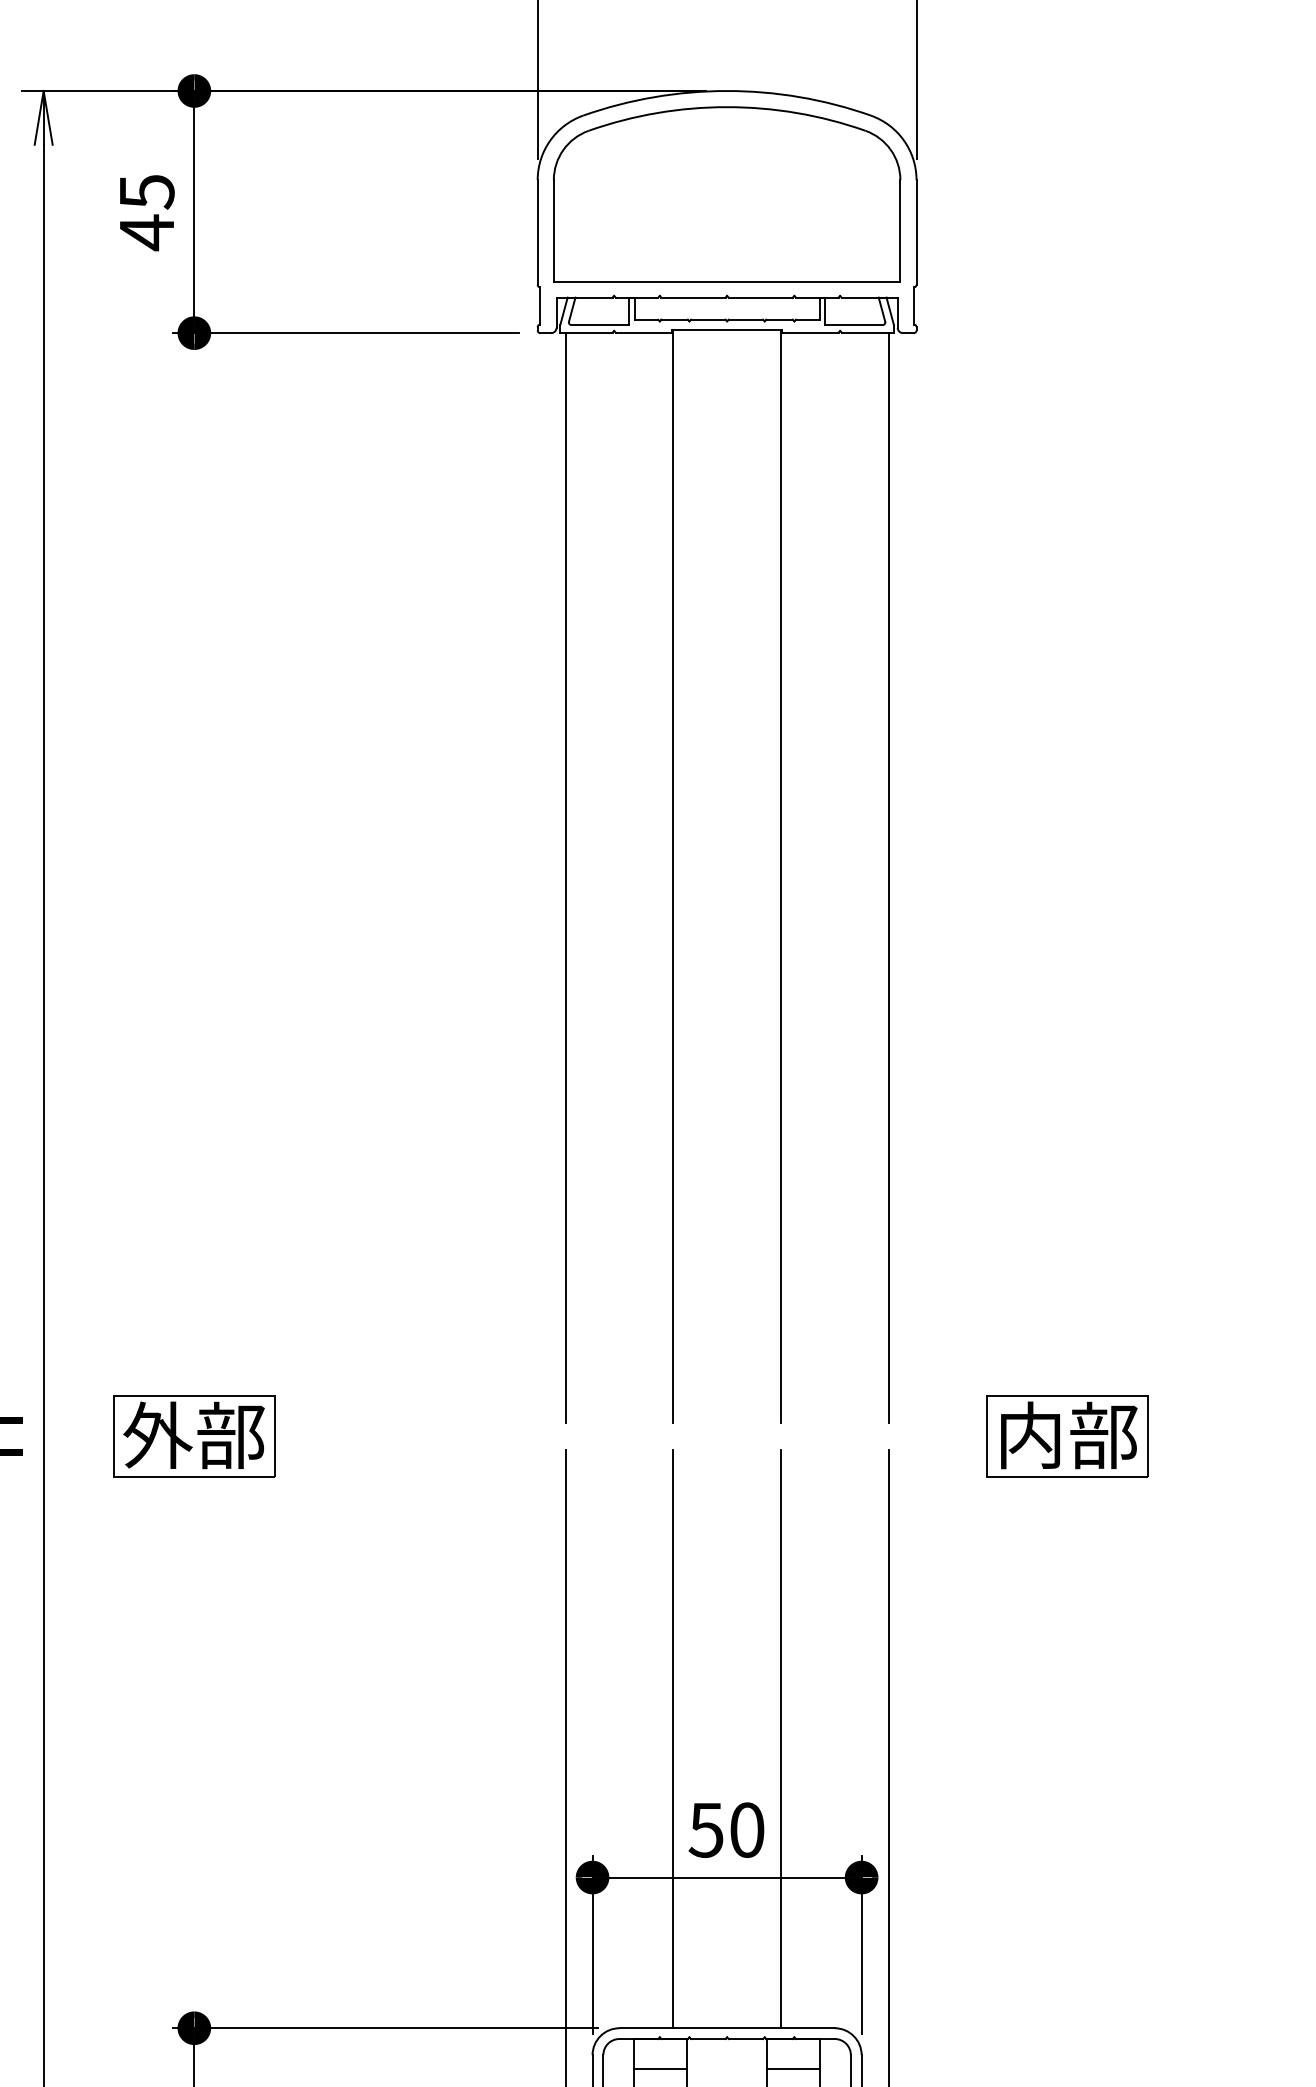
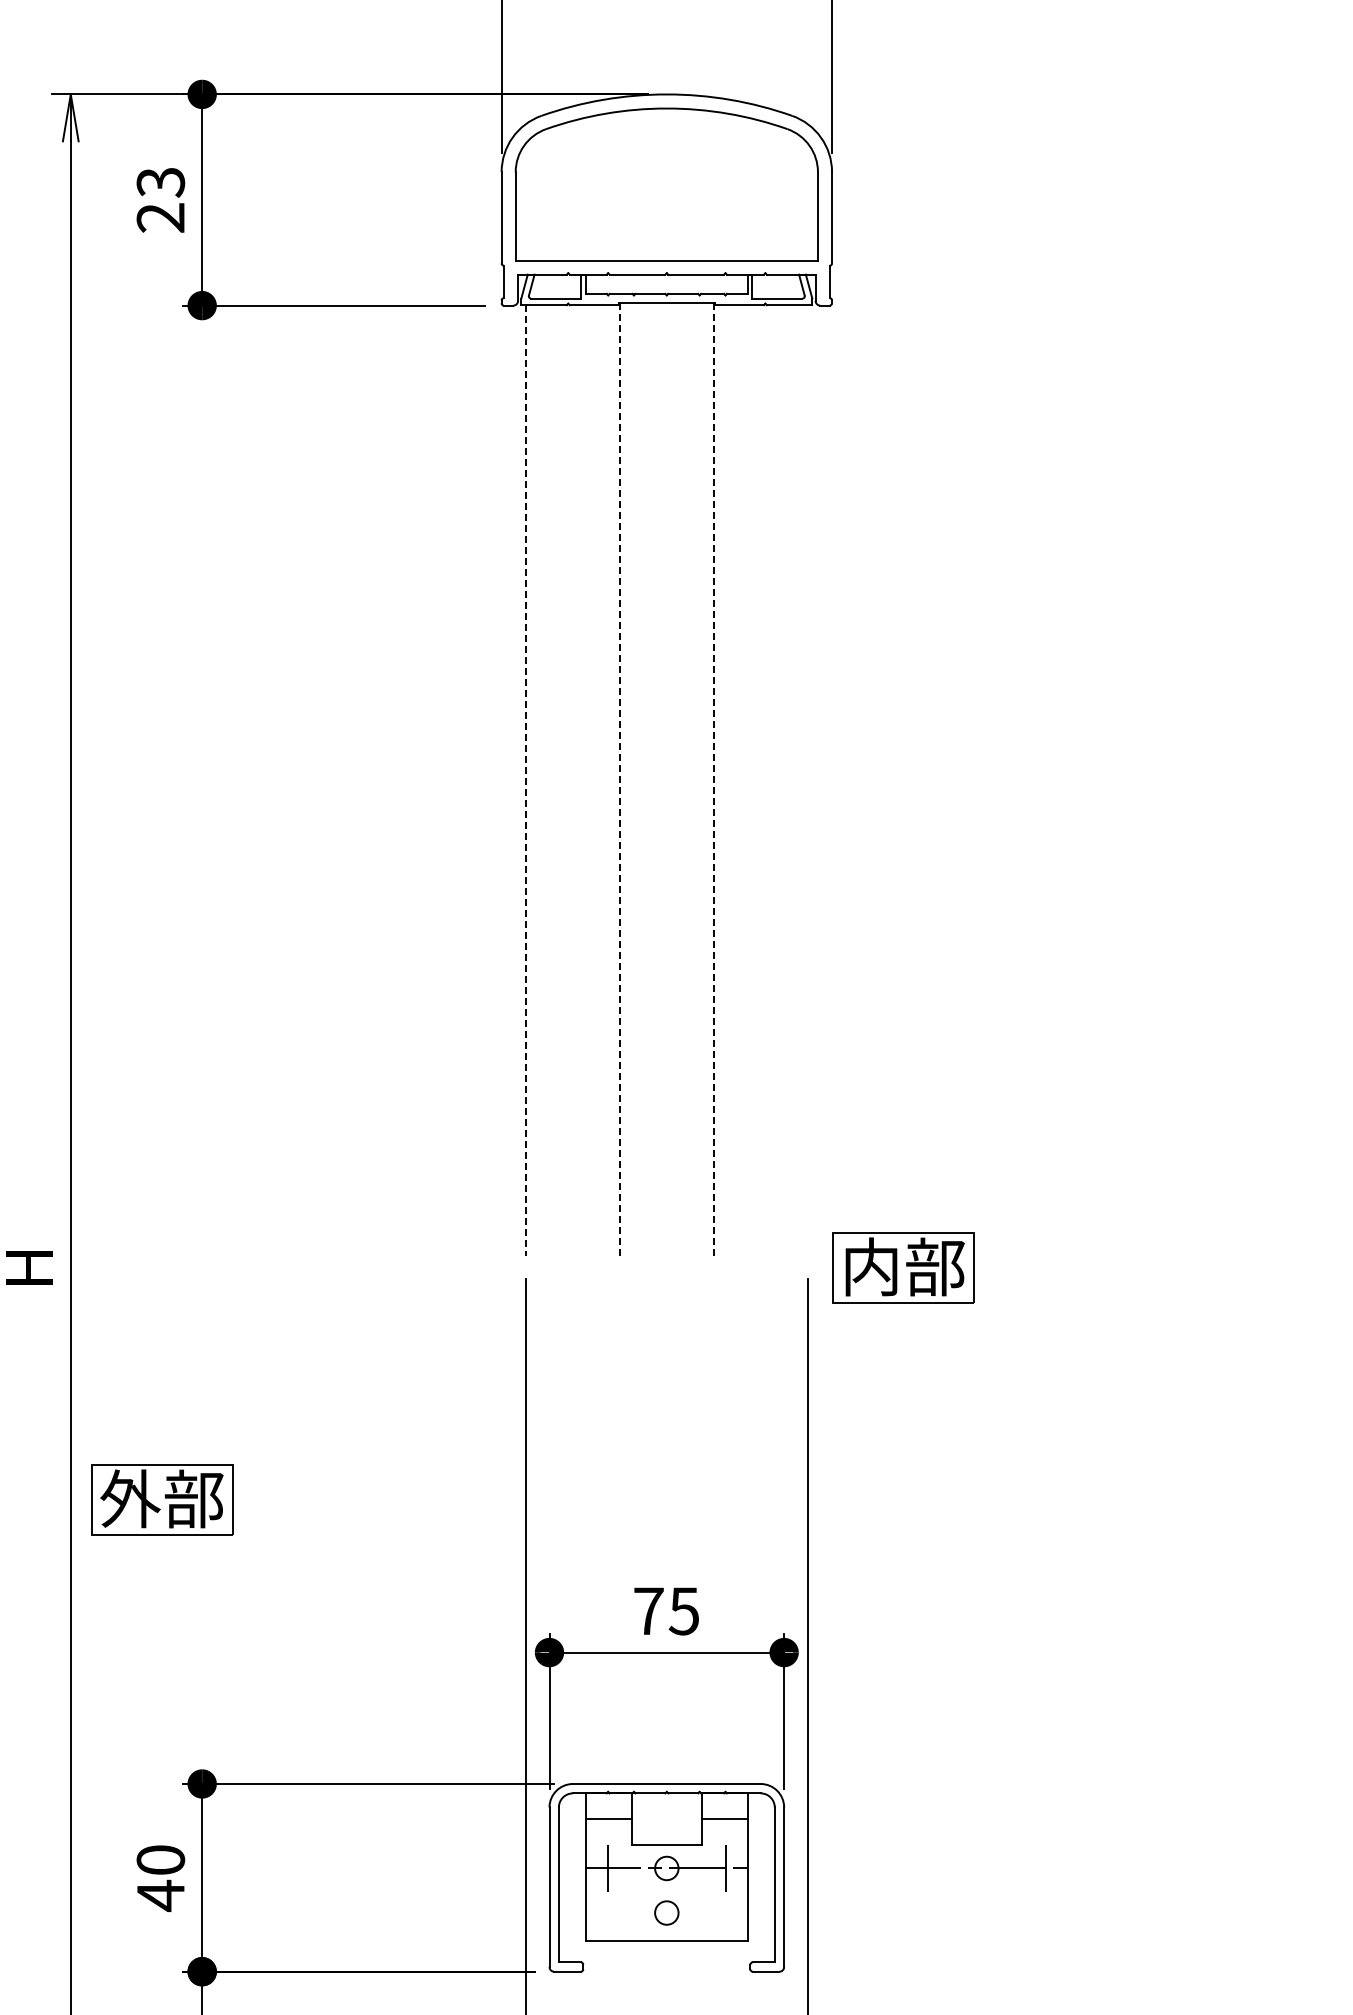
text: (146, 213) -> (160, 201), 45 -> 23
line: (672, 876) -> (619, 779), solid -> dashed
line: (780, 876) -> (713, 779), solid -> dashed
line: (888, 877) -> (807, 780), removed
line: (566, 878) -> (526, 781), solid -> dashed
part: (194, 1436) -> (162, 1499), moved
part: (1067, 1436) -> (903, 1267), moved
line: (672, 1738) -> (619, 1531), removed
line: (780, 1738) -> (713, 1531), removed
text: (726, 1830) -> (666, 1611), 50 -> 75

